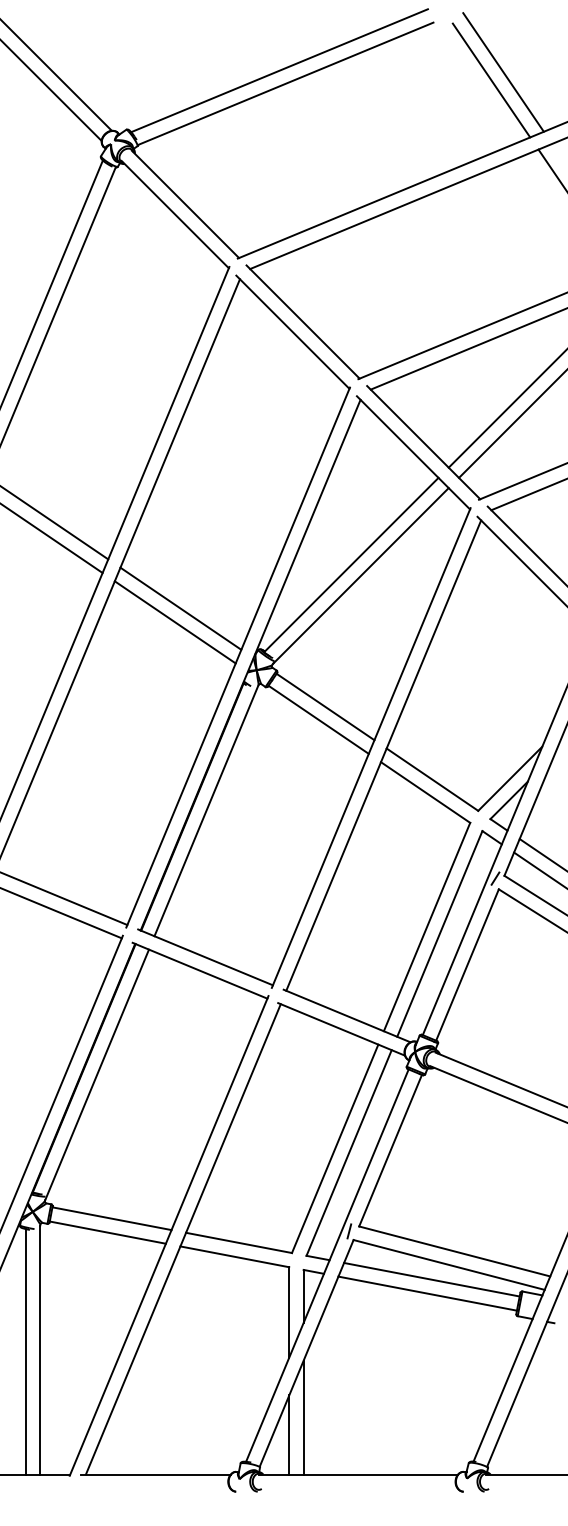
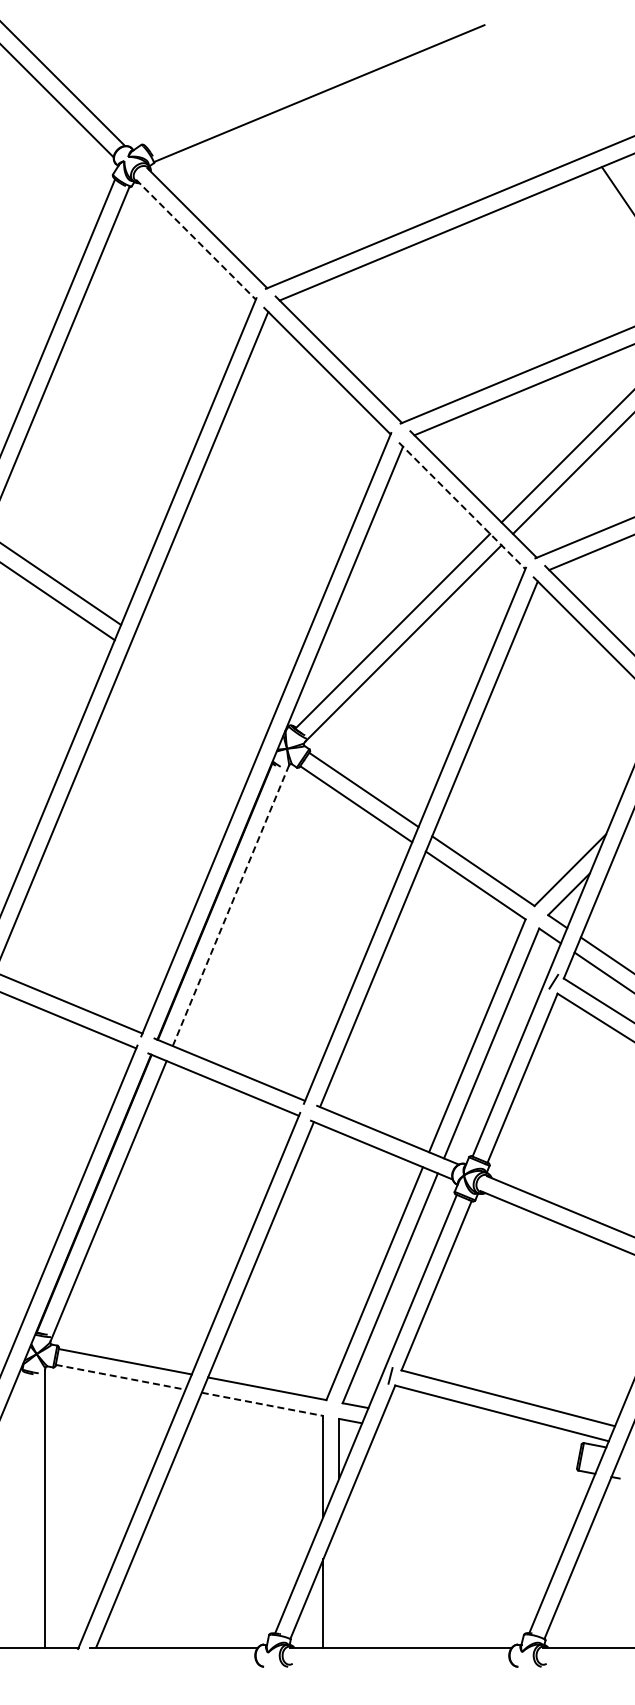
line: (279, 70) -> (312, 78), removed
line: (503, 72) -> (562, 80), removed
line: (491, 80) -> (549, 89), removed
line: (174, 214) -> (195, 239), solid -> dashed
line: (413, 453) -> (462, 506), solid -> dashed
line: (180, 609) -> (201, 680), removed
line: (174, 622) -> (195, 695), removed
line: (207, 810) -> (231, 905), solid -> dashed
line: (108, 1232) -> (121, 1377), solid -> dashed
line: (234, 1256) -> (262, 1404), solid -> dashed
line: (431, 1279) -> (482, 1429), removed
line: (427, 1293) -> (477, 1445), removed
line: (25, 1351) -> (28, 1510), removed
line: (303, 1417) -> (339, 1583), removed

